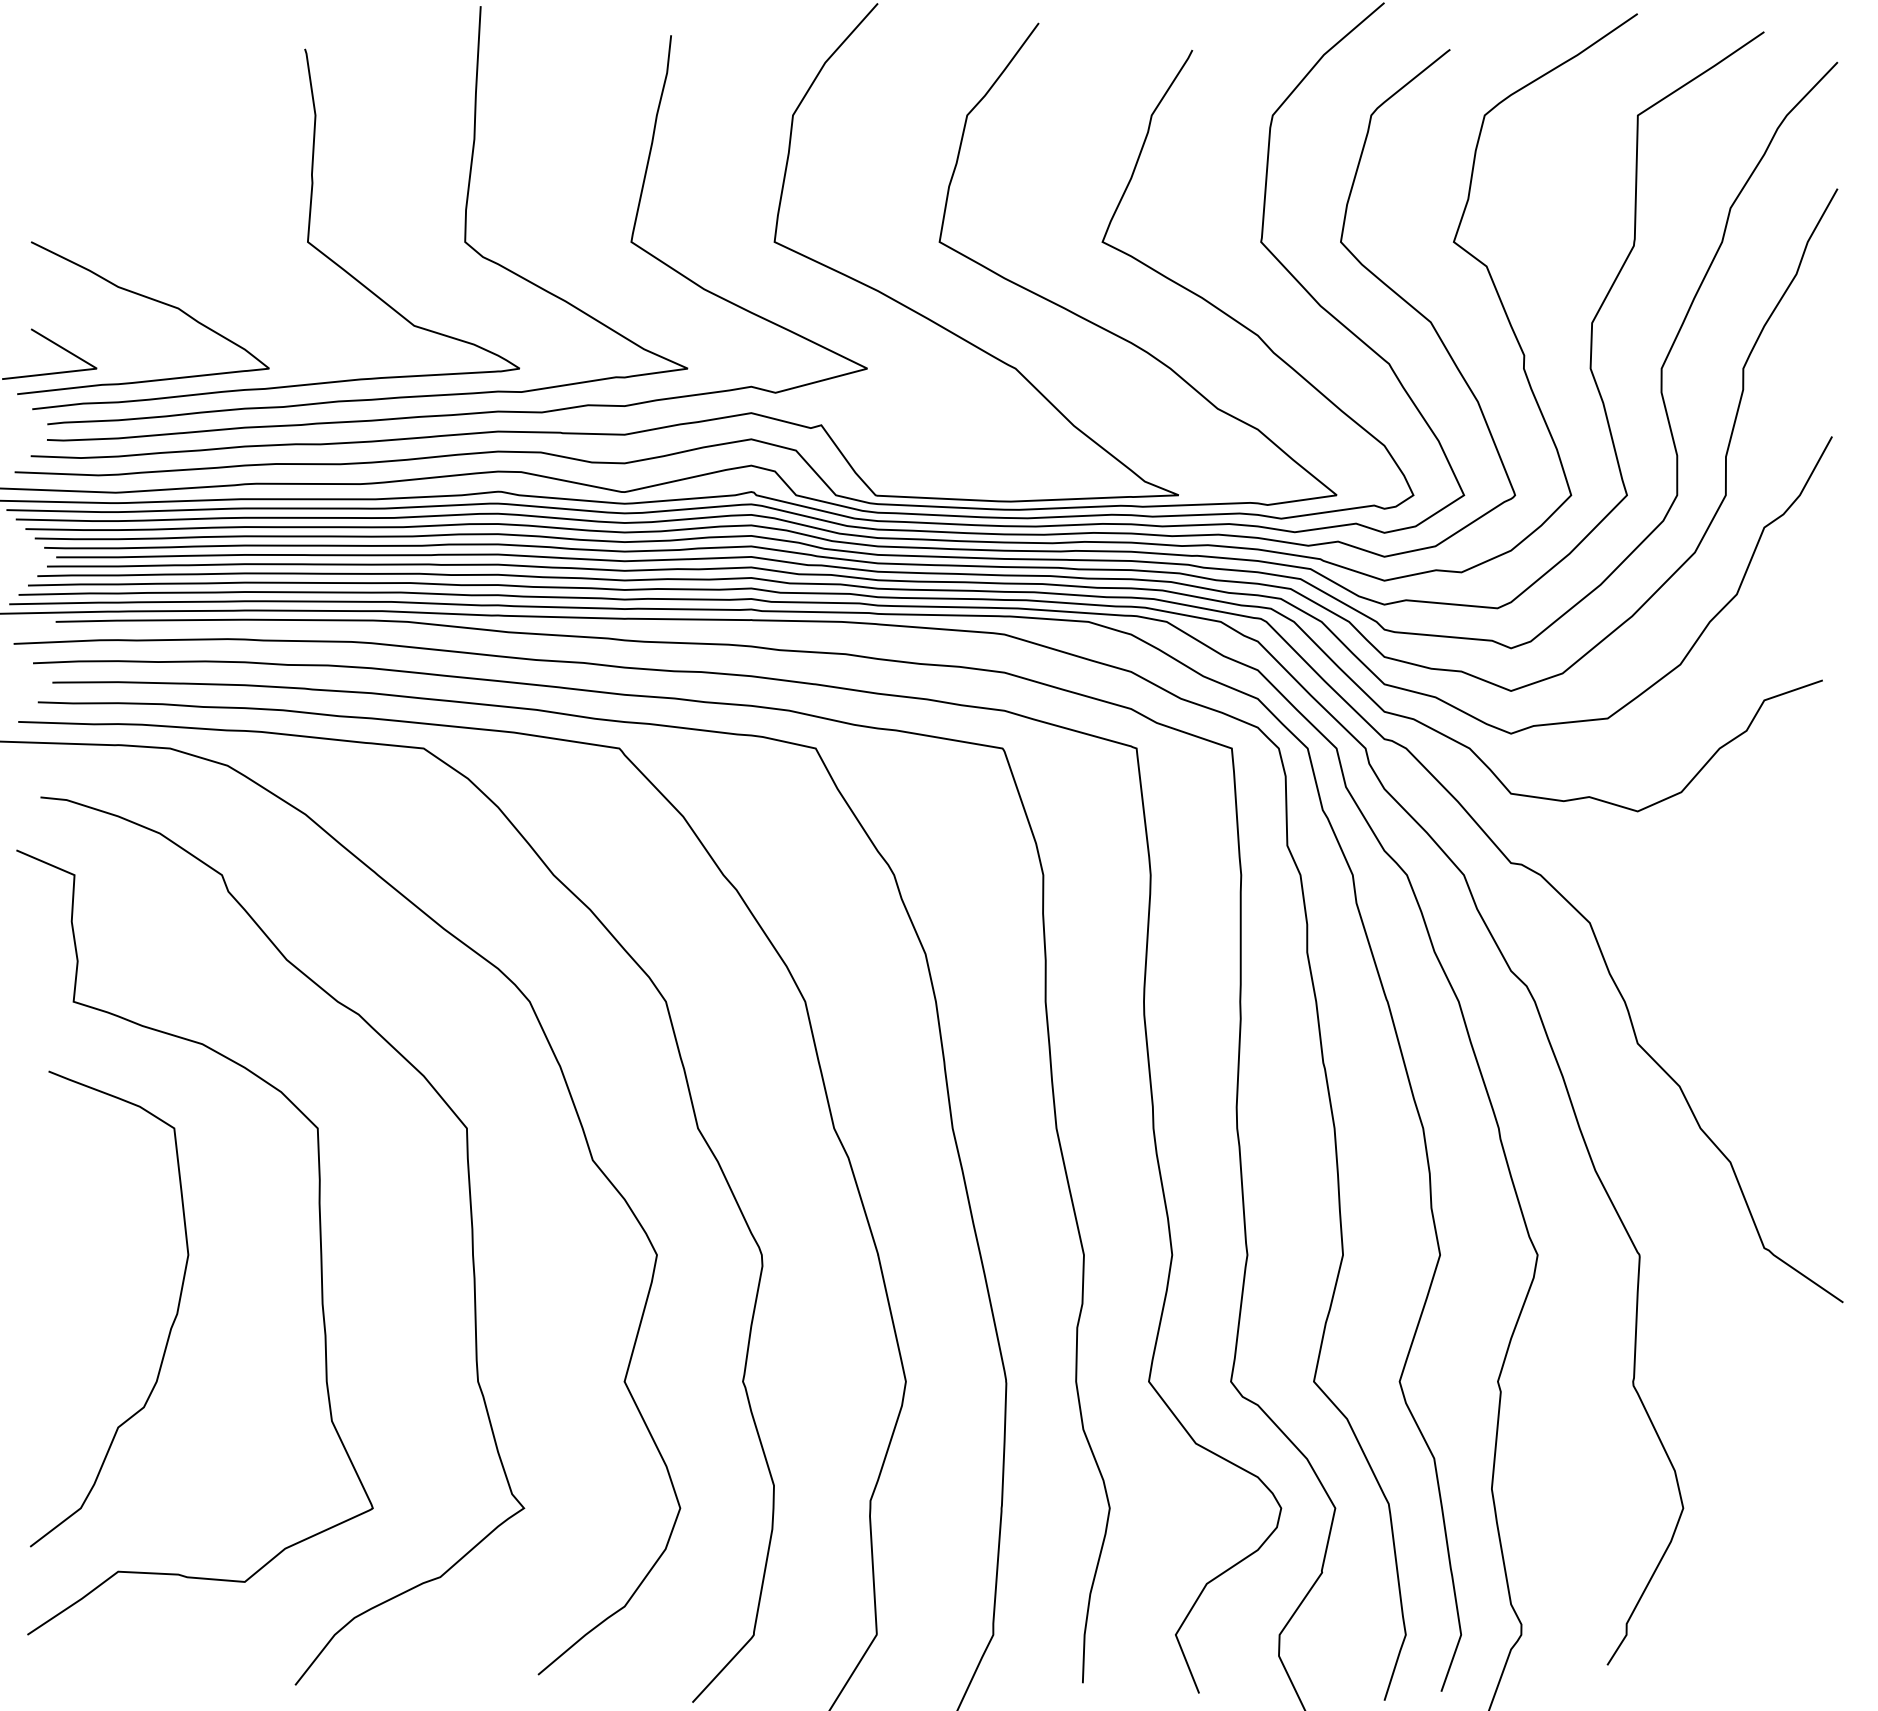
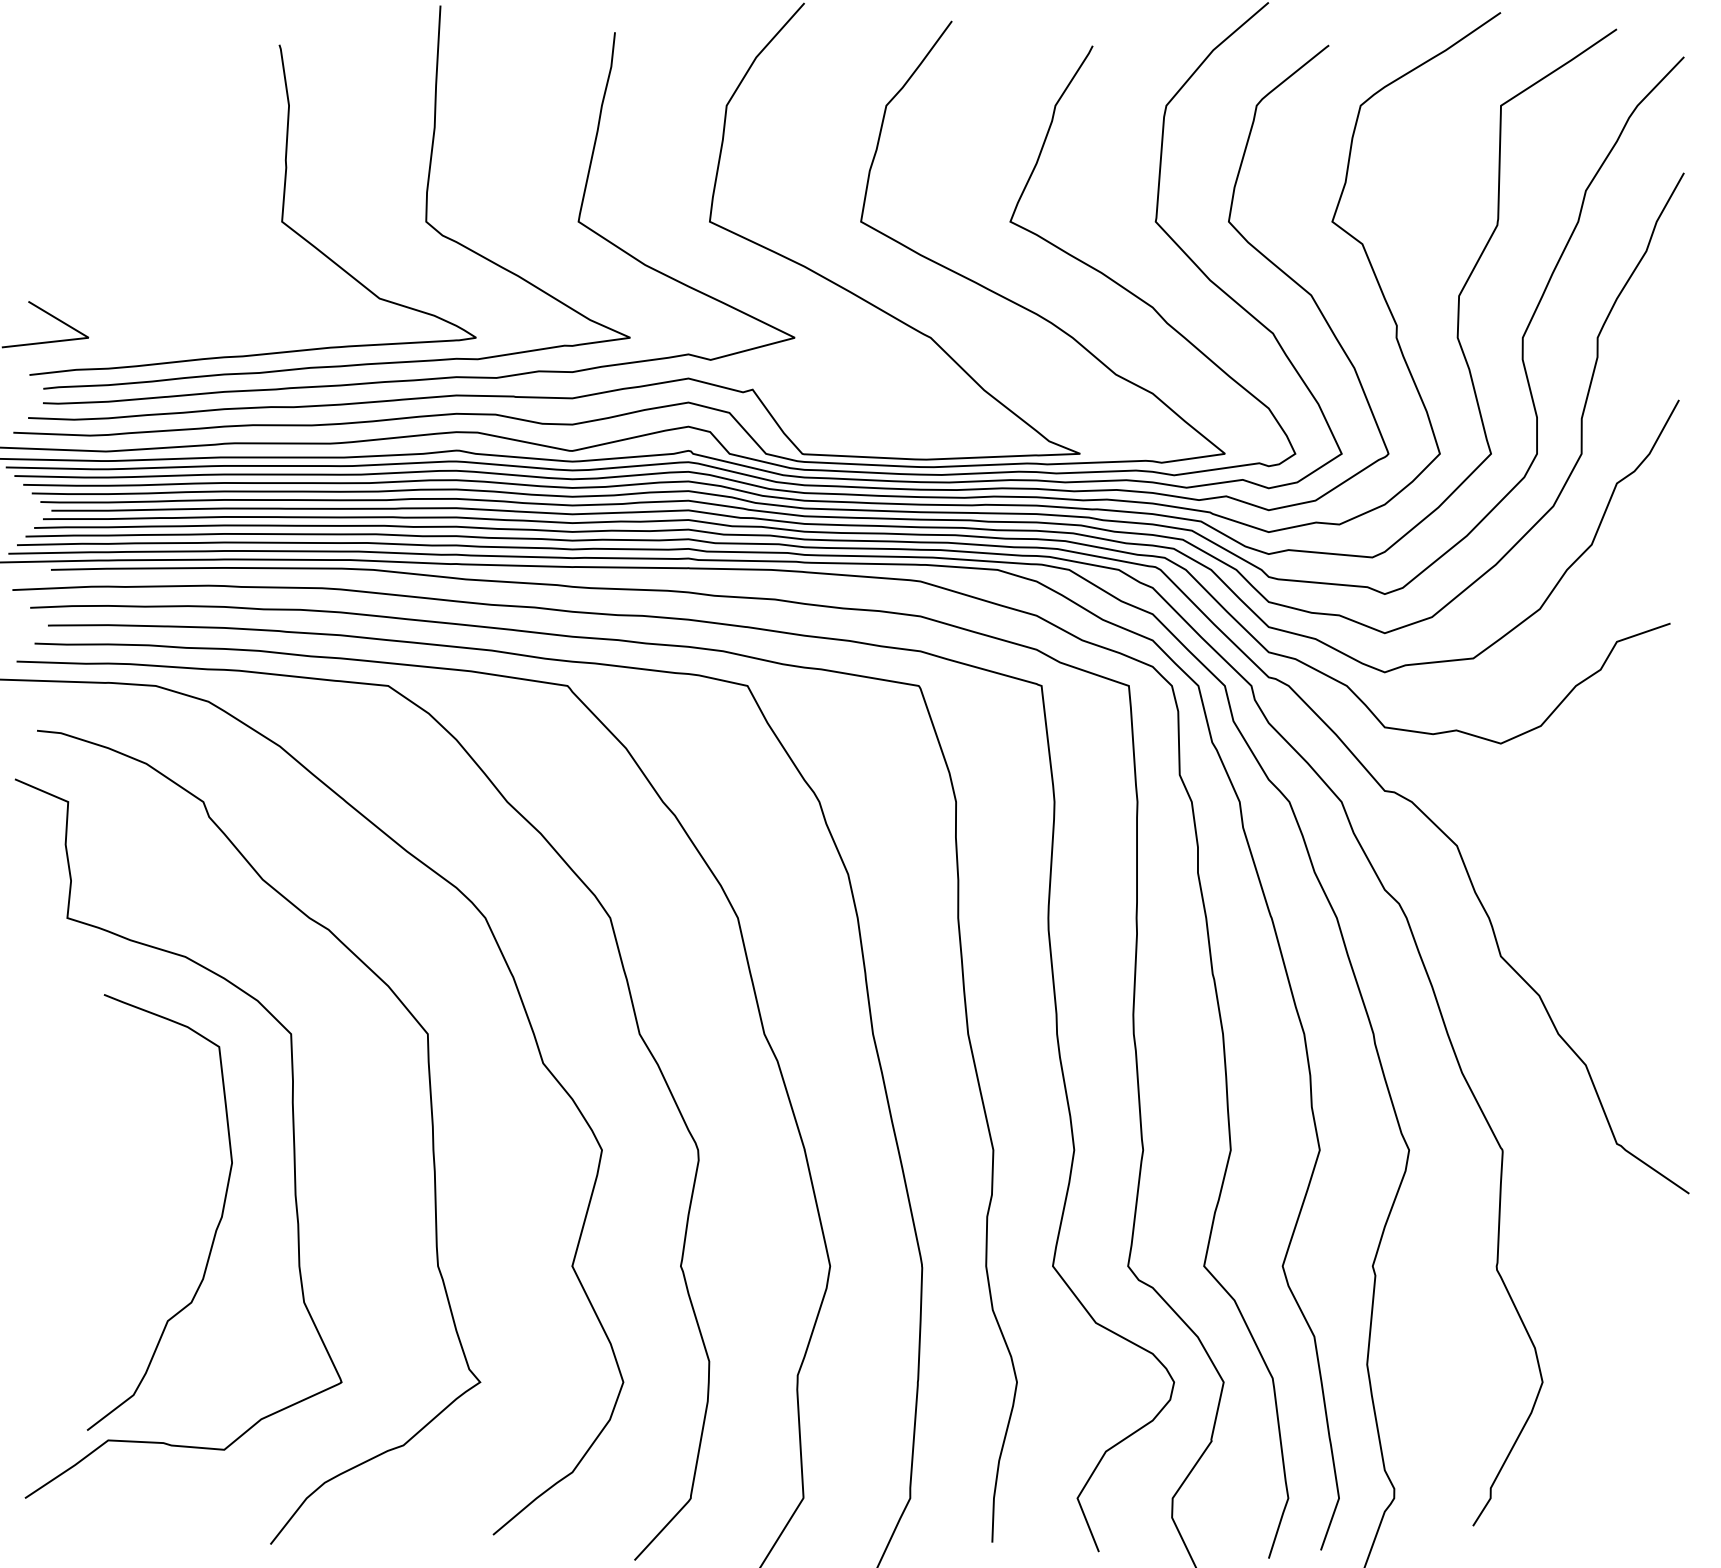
curve: (149, 299) -> (136, 274), removed
curve: (170, 1327) -> (215, 1229), moved

